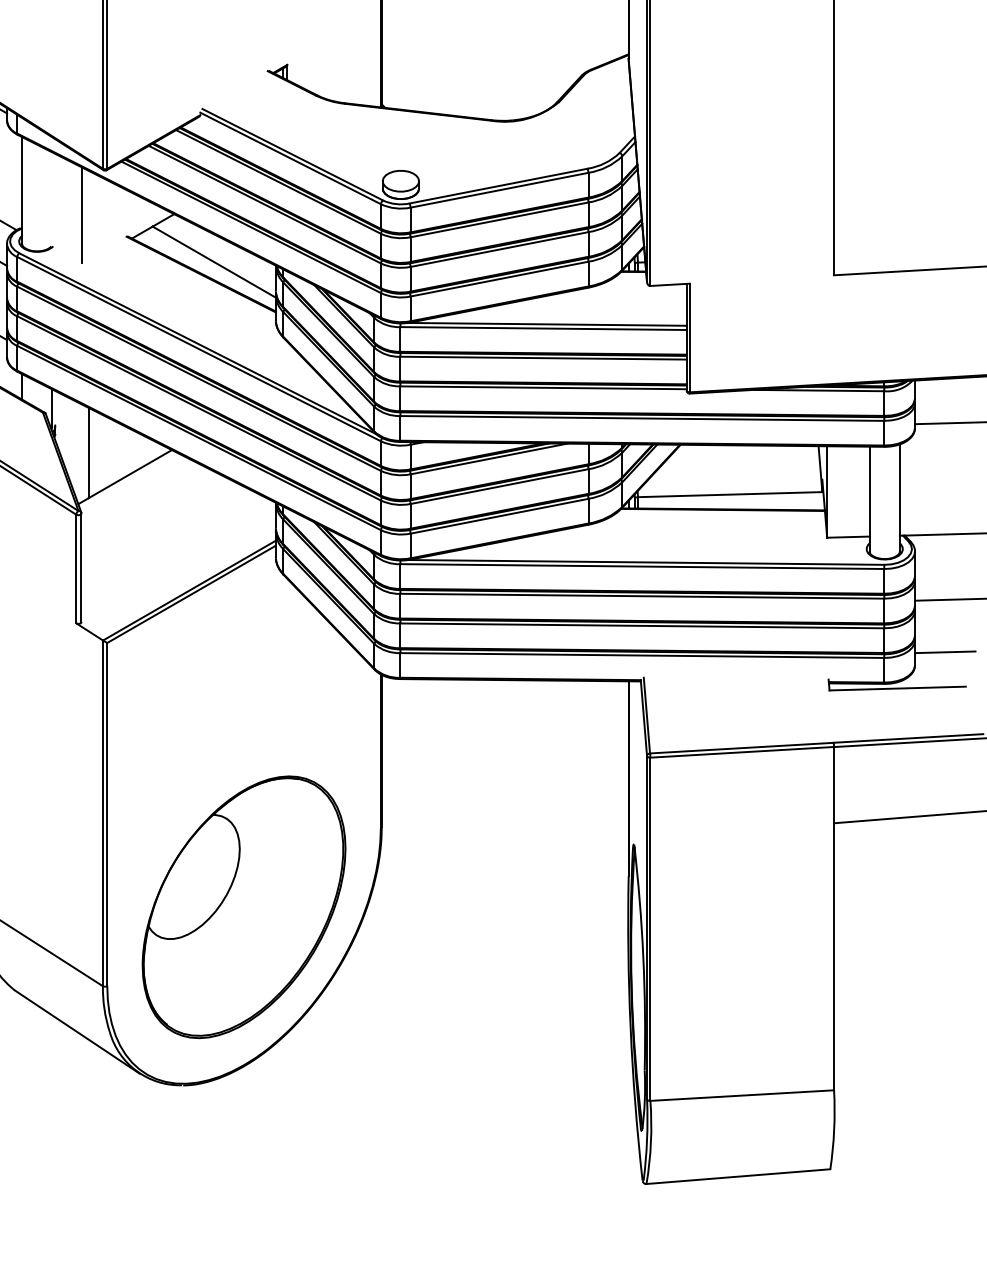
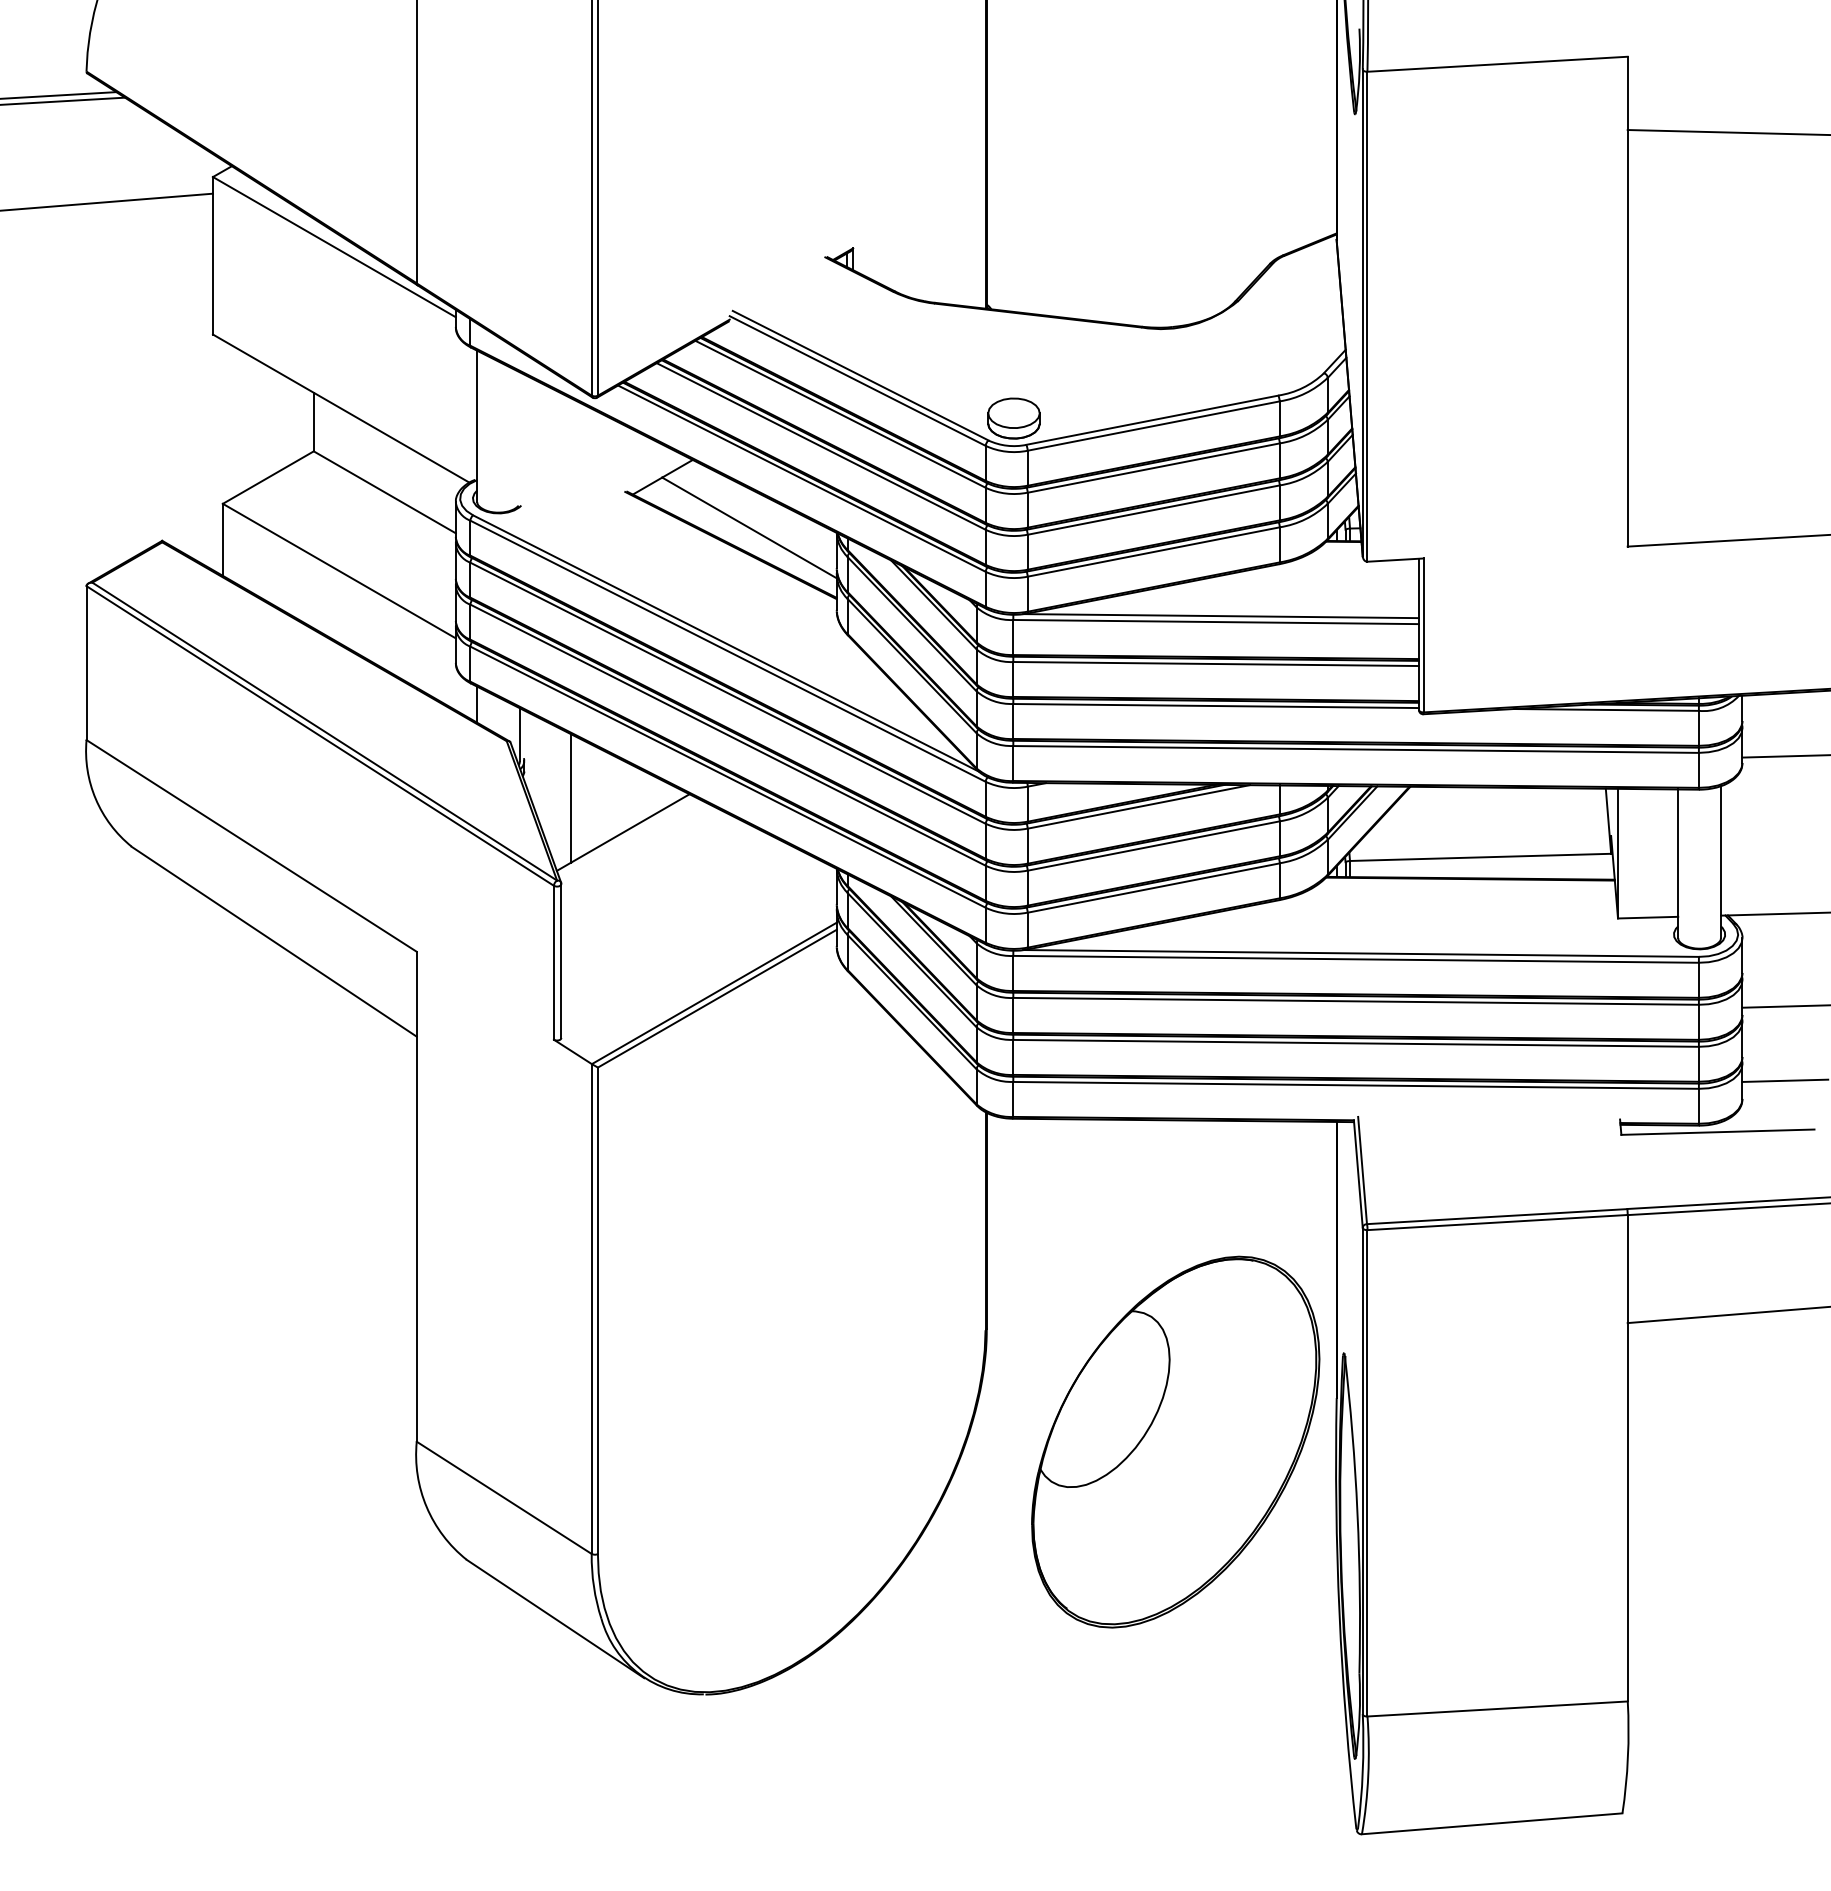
line: (81, 214) -> (561, 460), removed
part: (243, 906) -> (1175, 1441), moved

